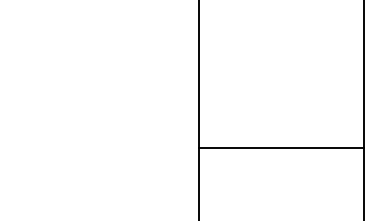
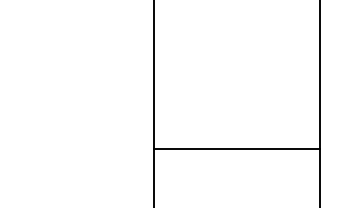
line: (281, 148) -> (236, 149), moved

